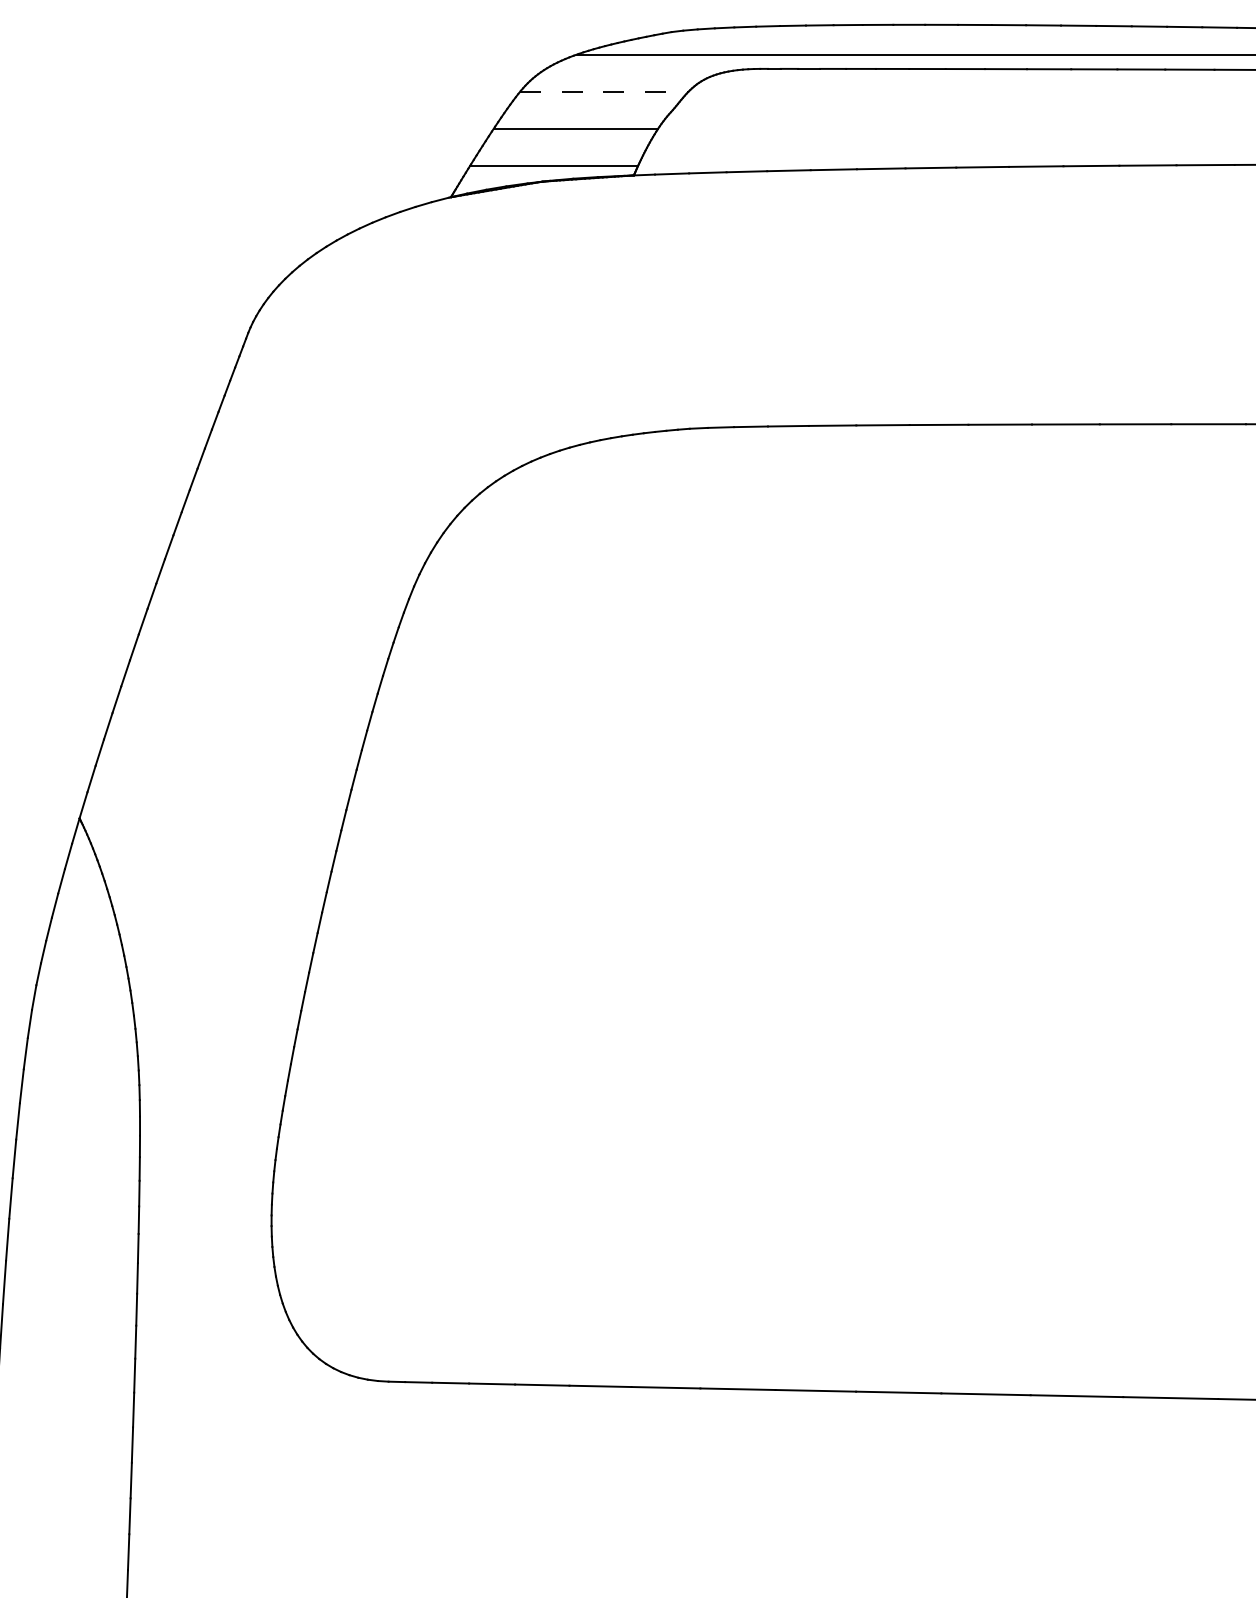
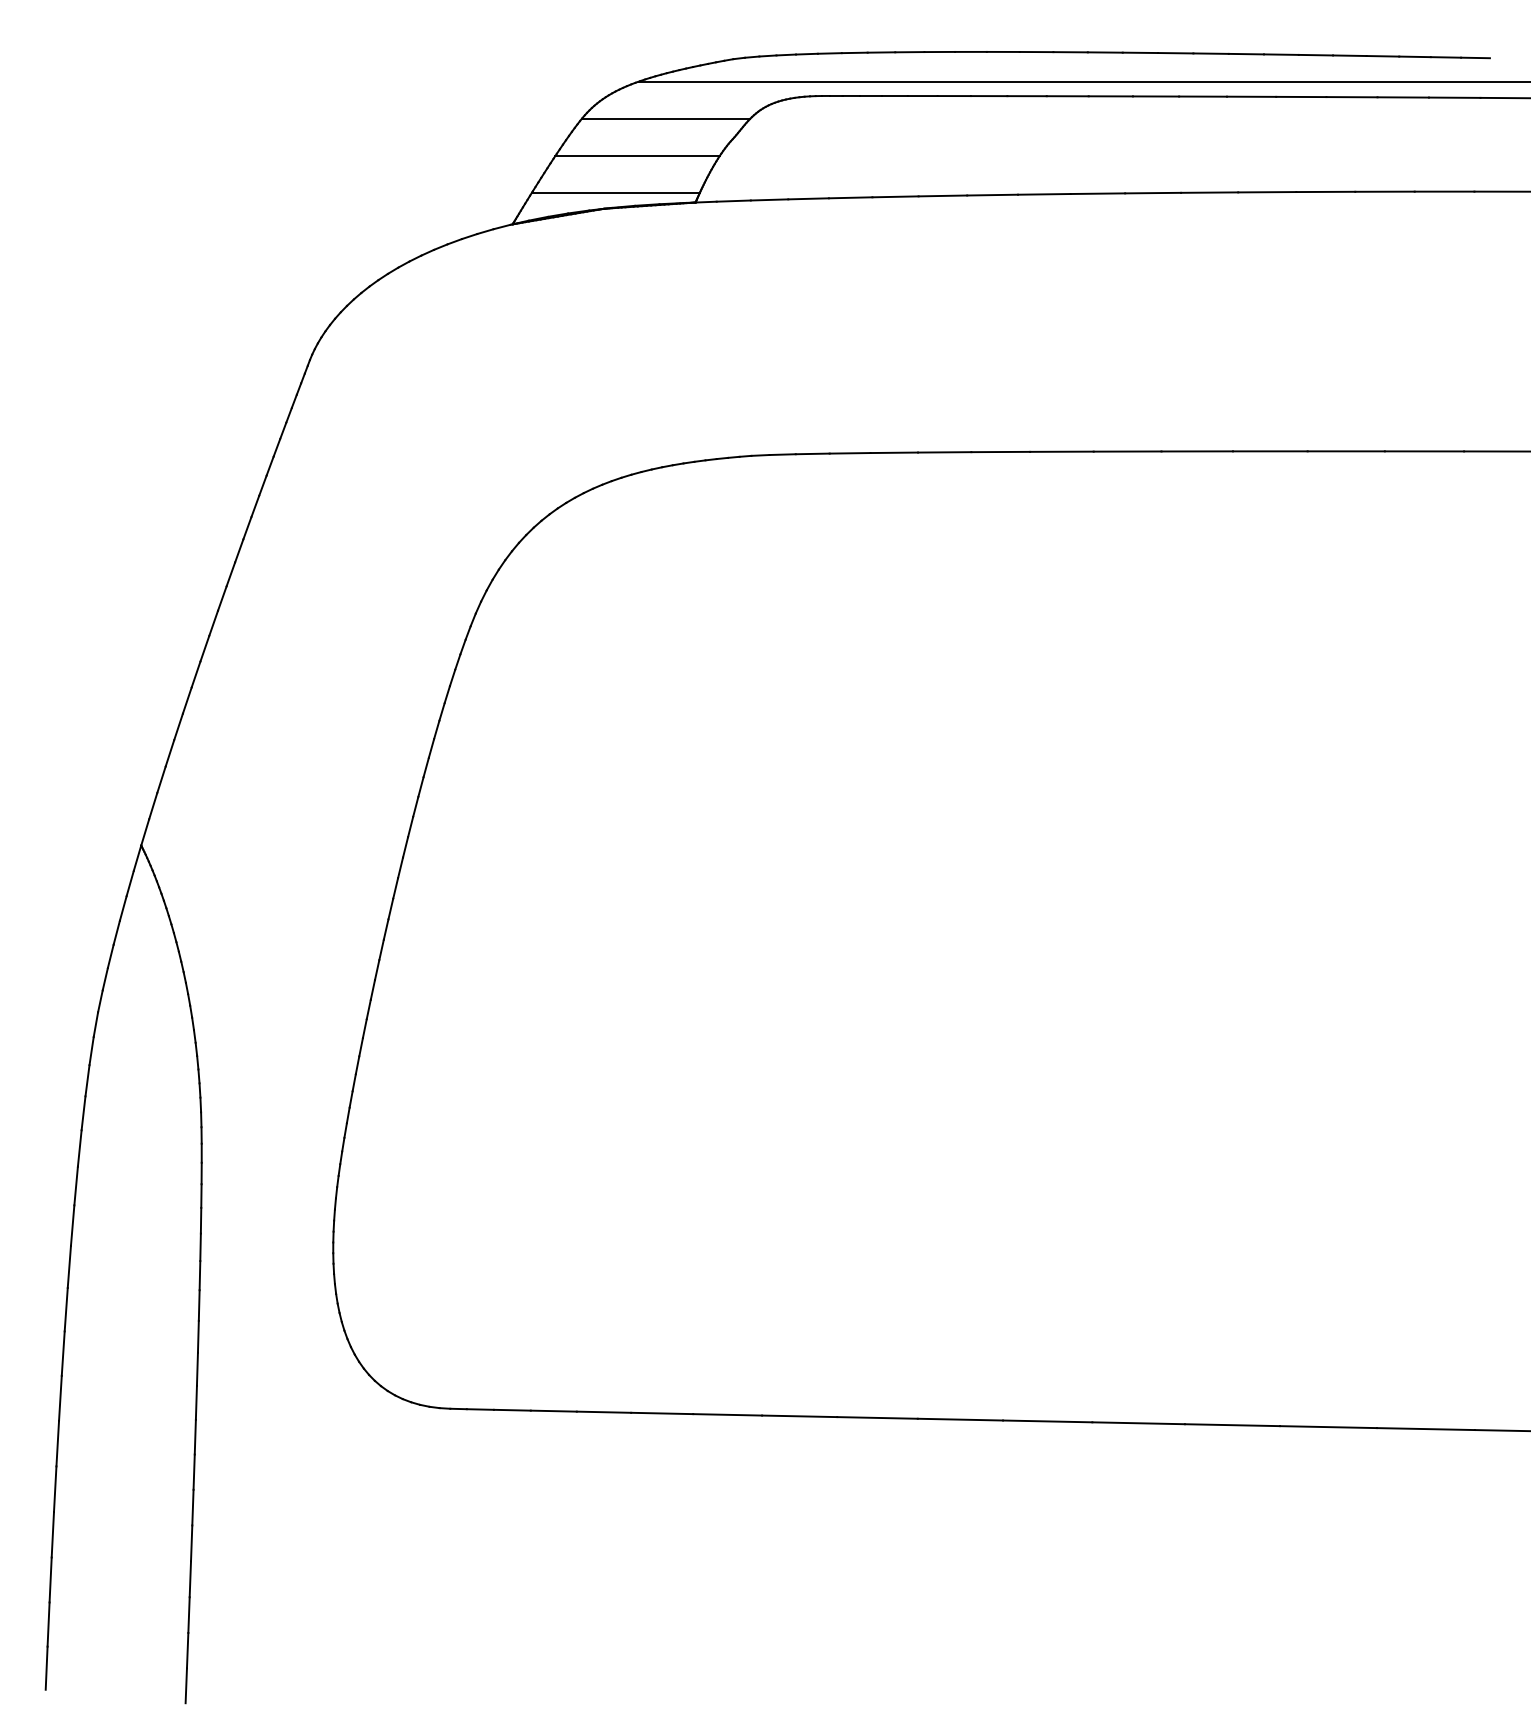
line: (604, 91) -> (666, 118), dashed -> solid

